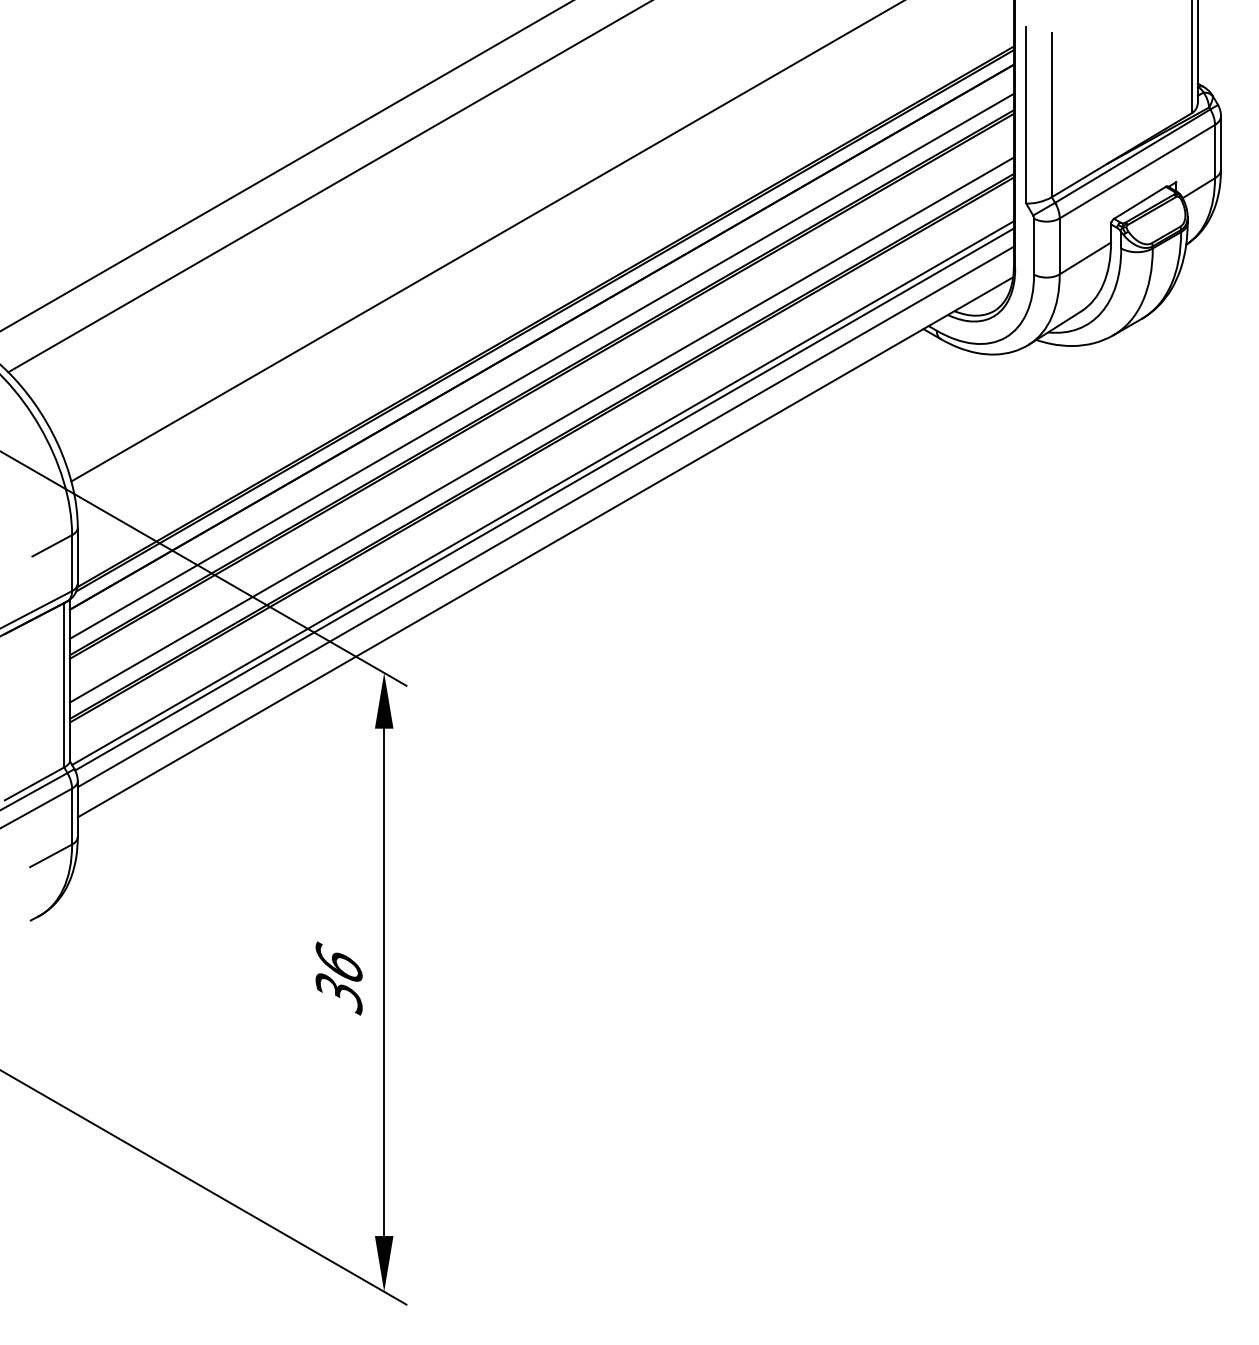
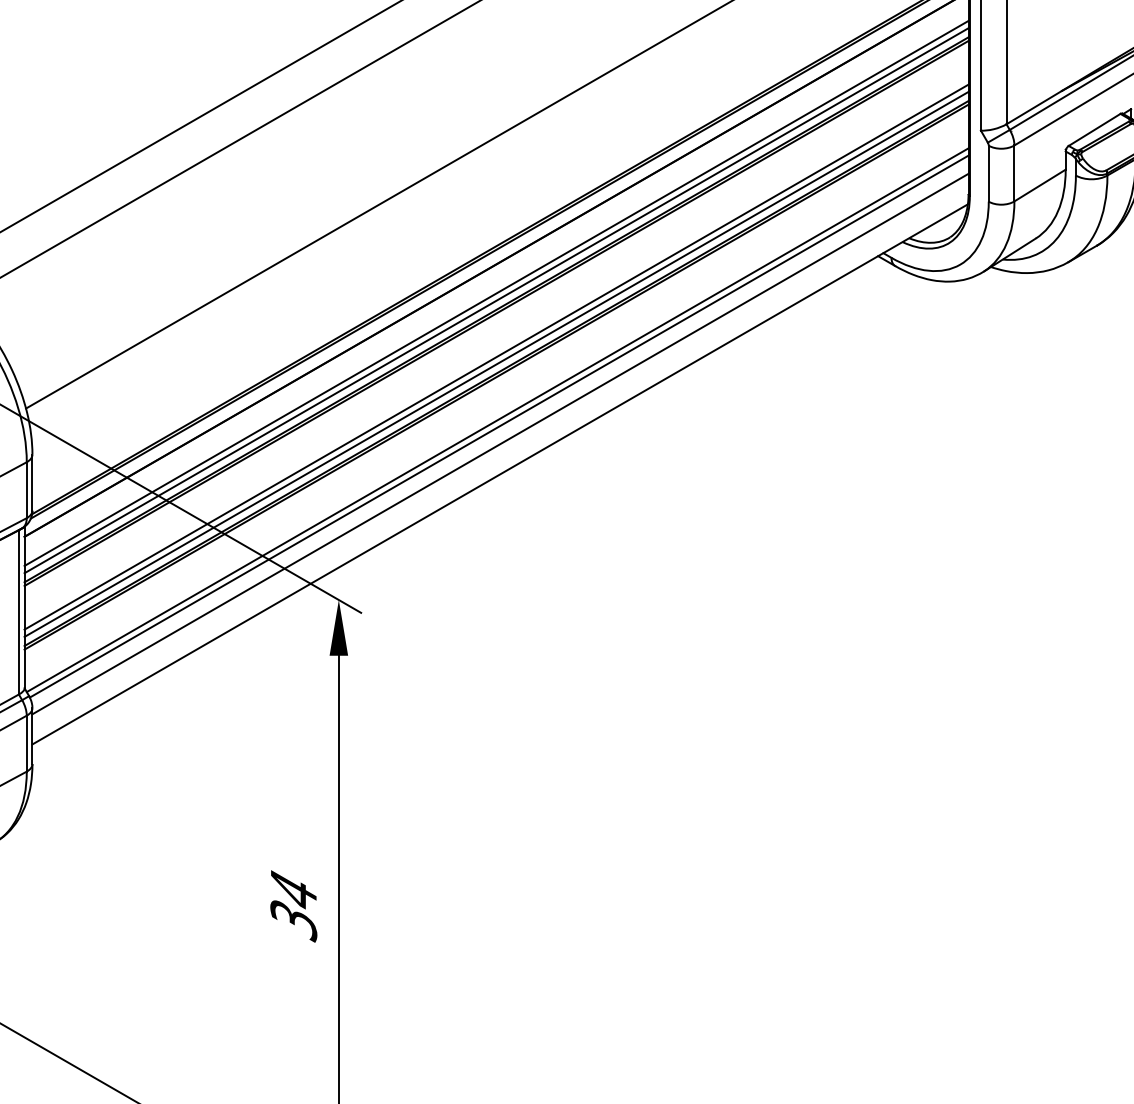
line: (541, 373) -> (496, 300), added
line: (541, 436) -> (496, 363), added
text: (338, 961) -> (293, 888), 36 -> 34

